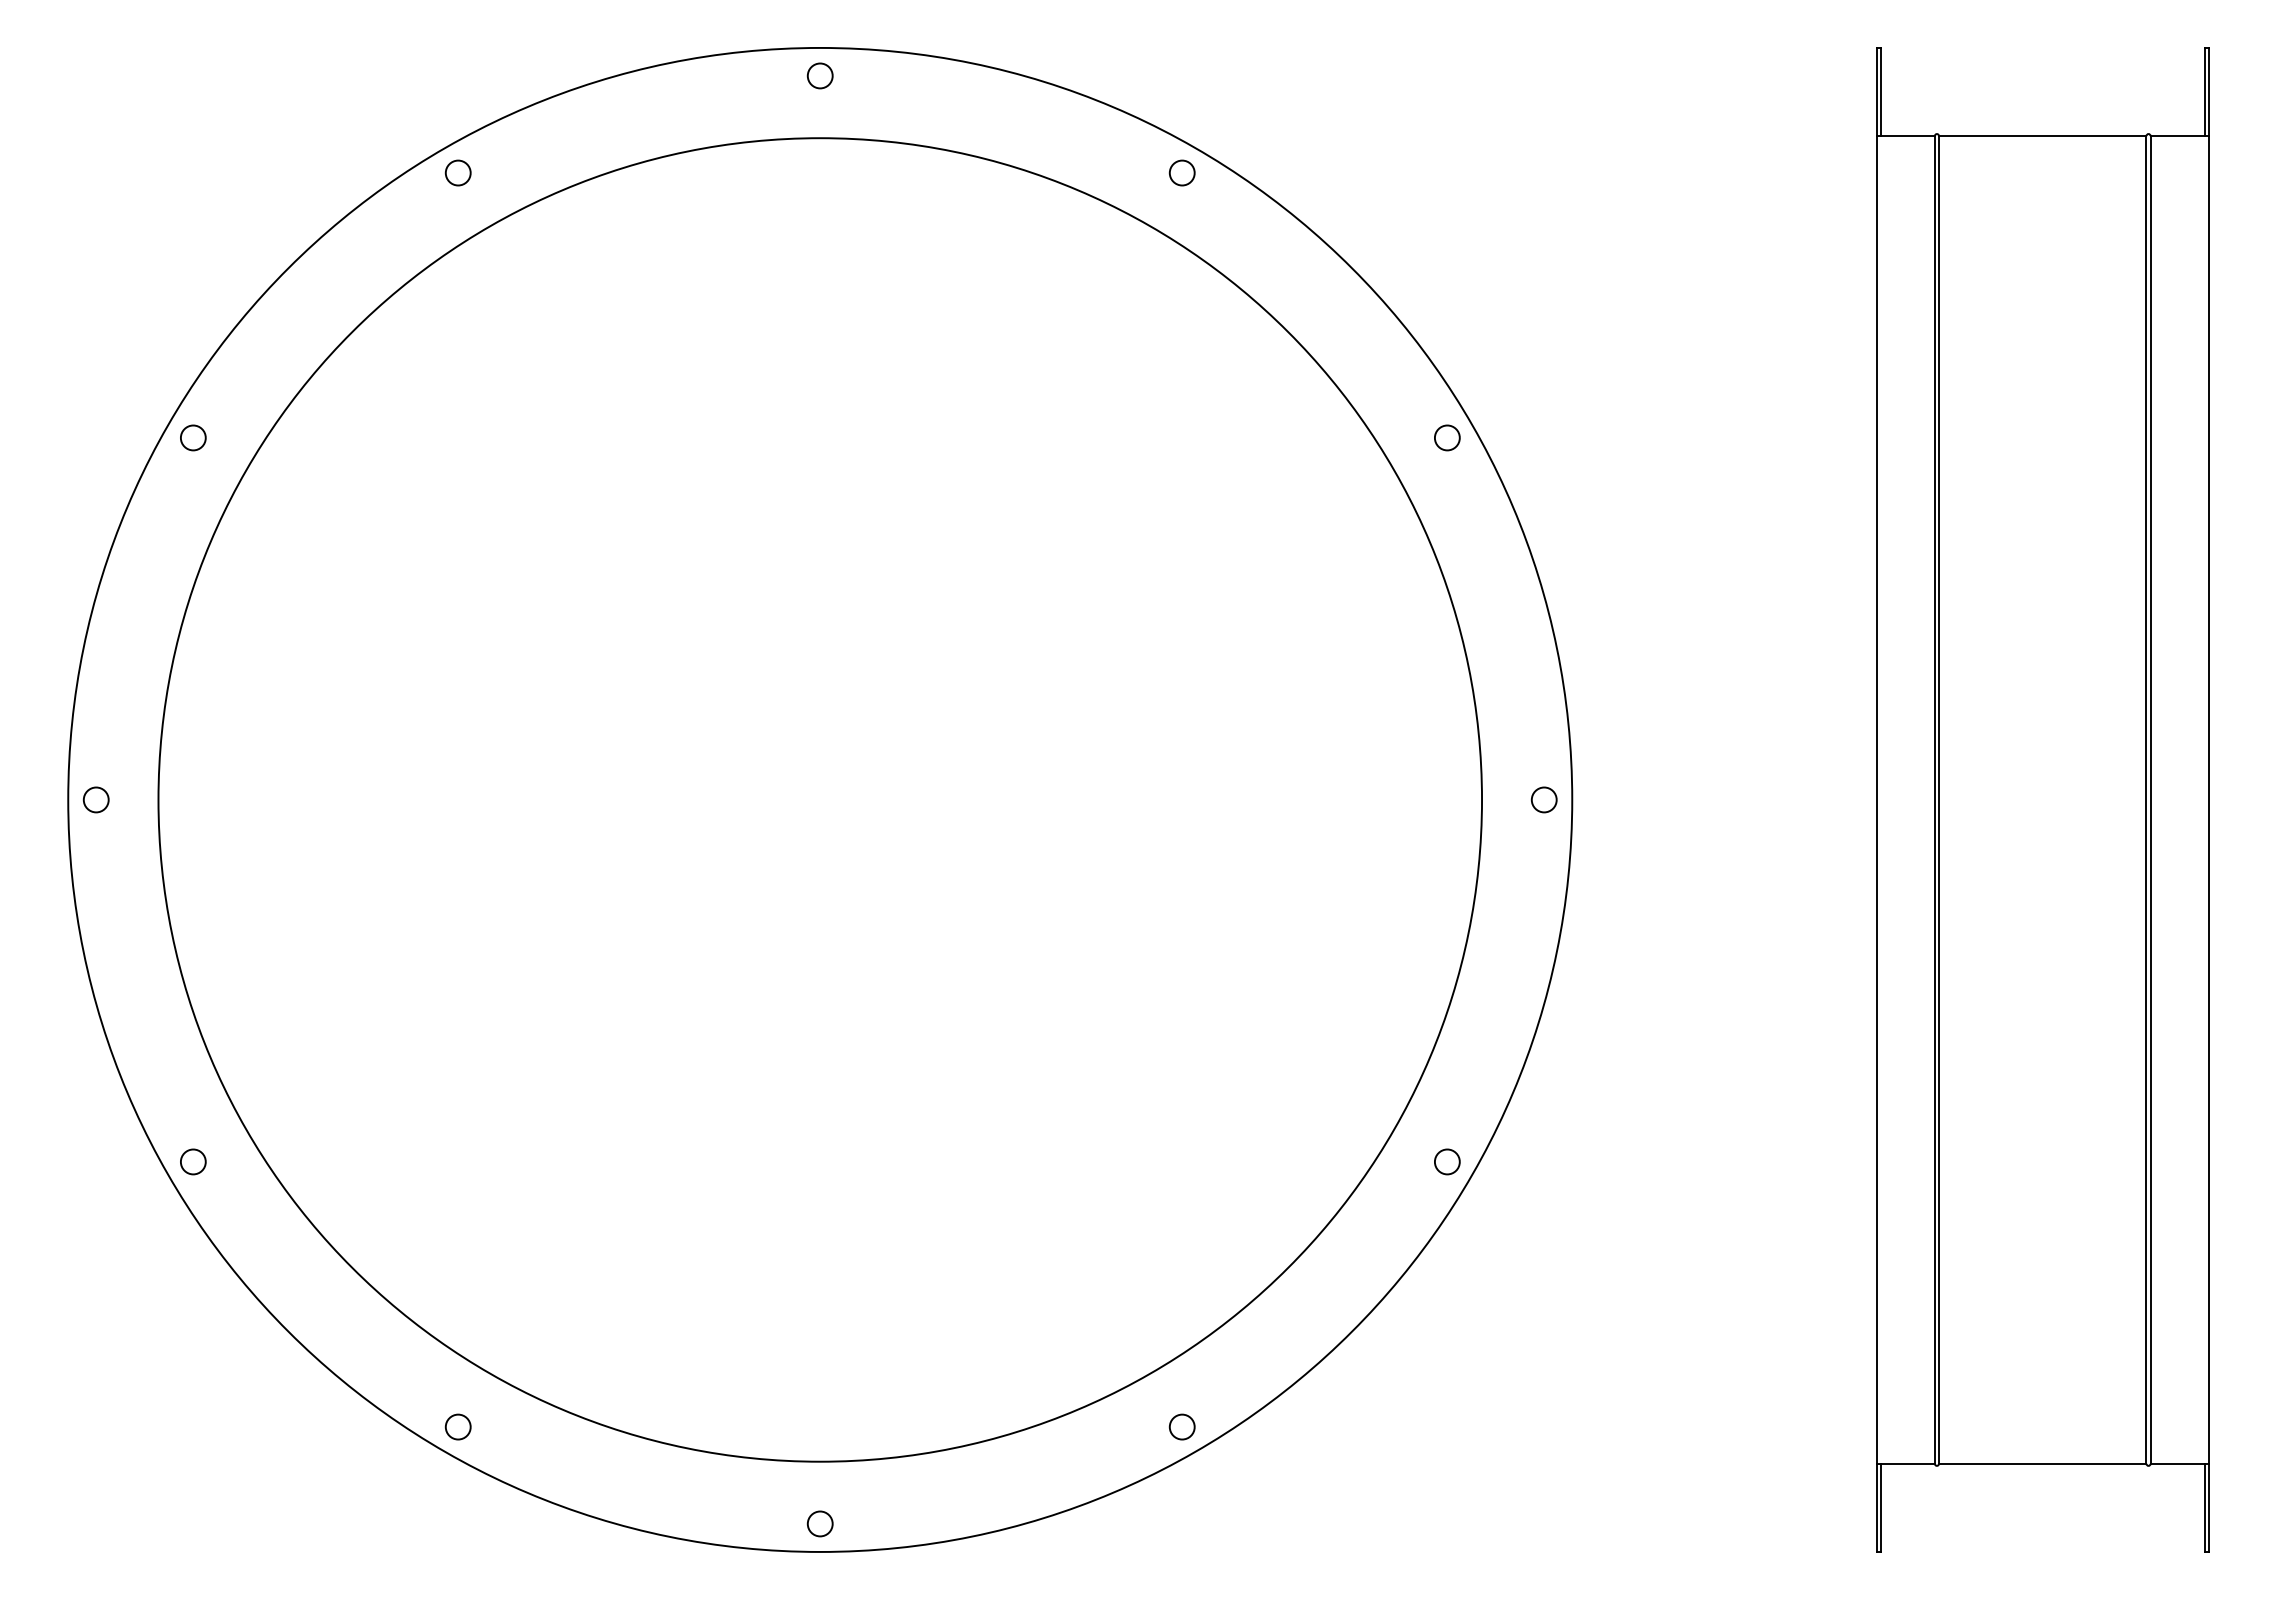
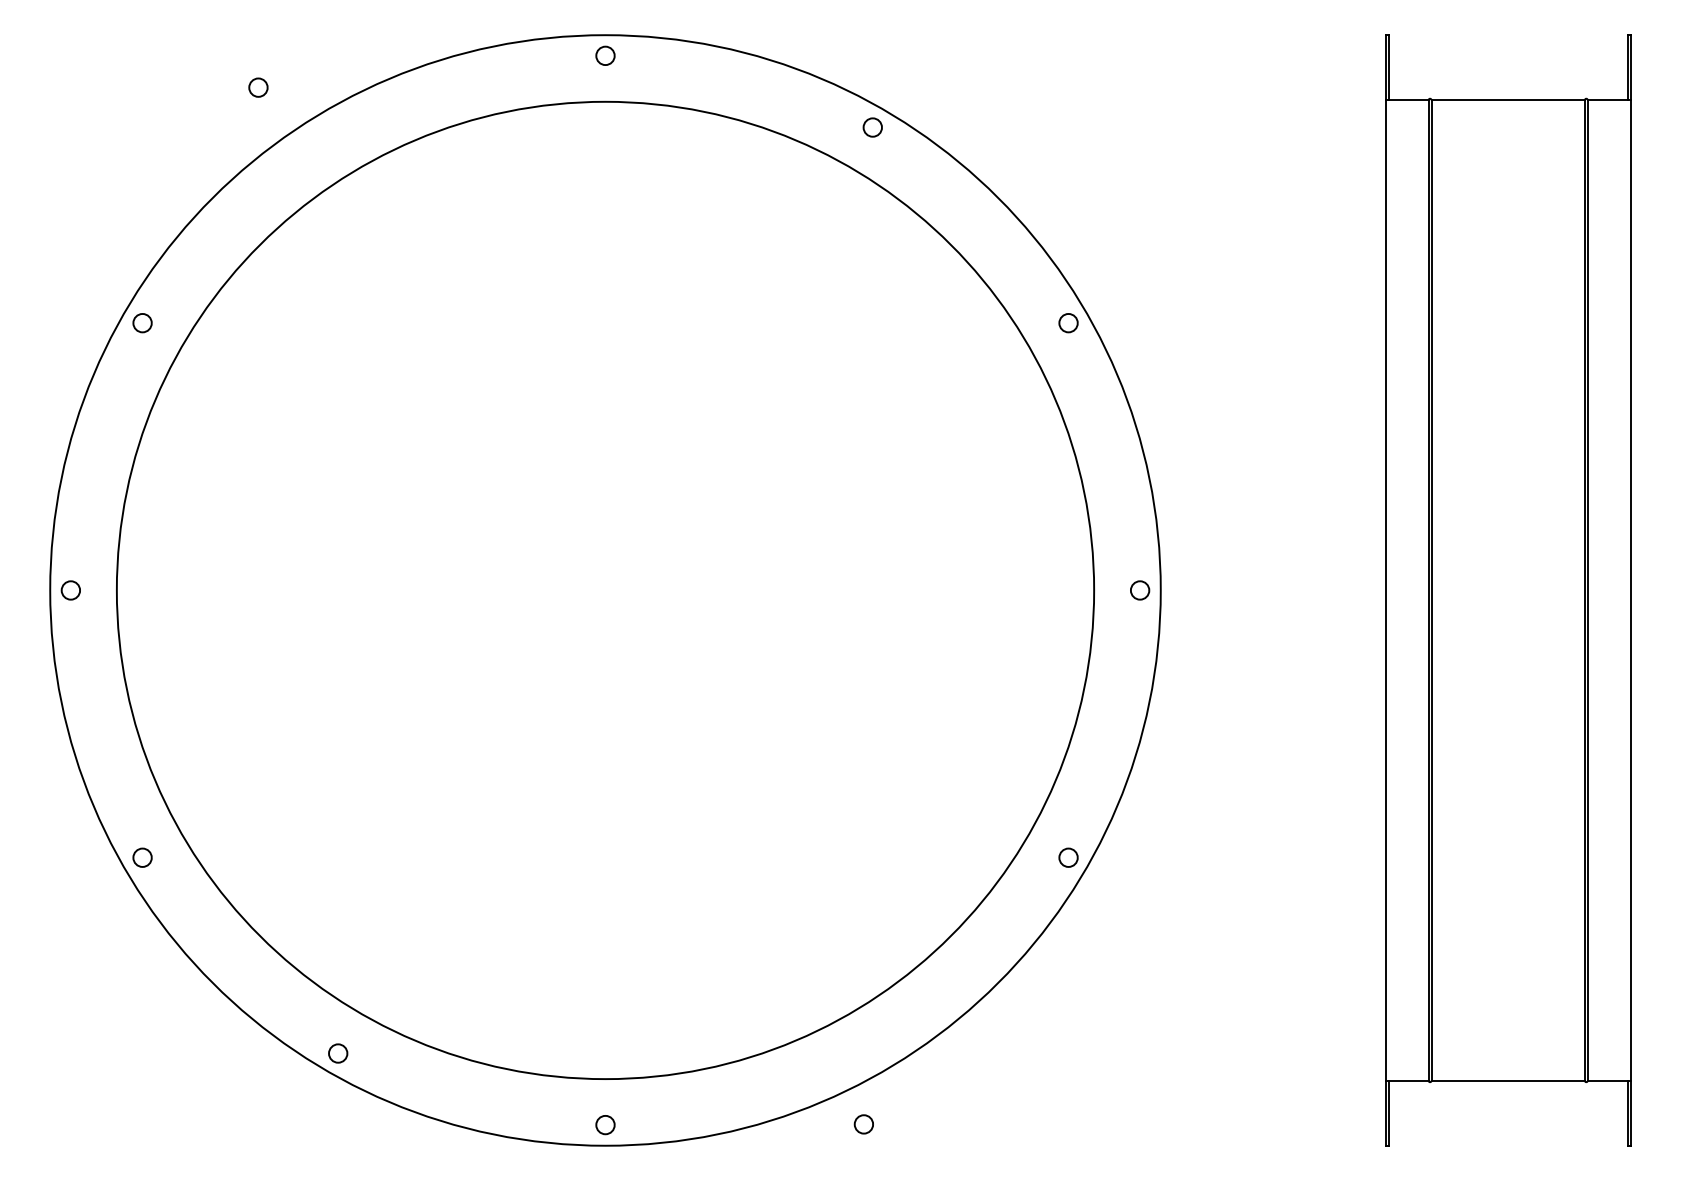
circle: (457, 172) -> (257, 87), moved
circle: (1181, 1426) -> (863, 1123), moved

